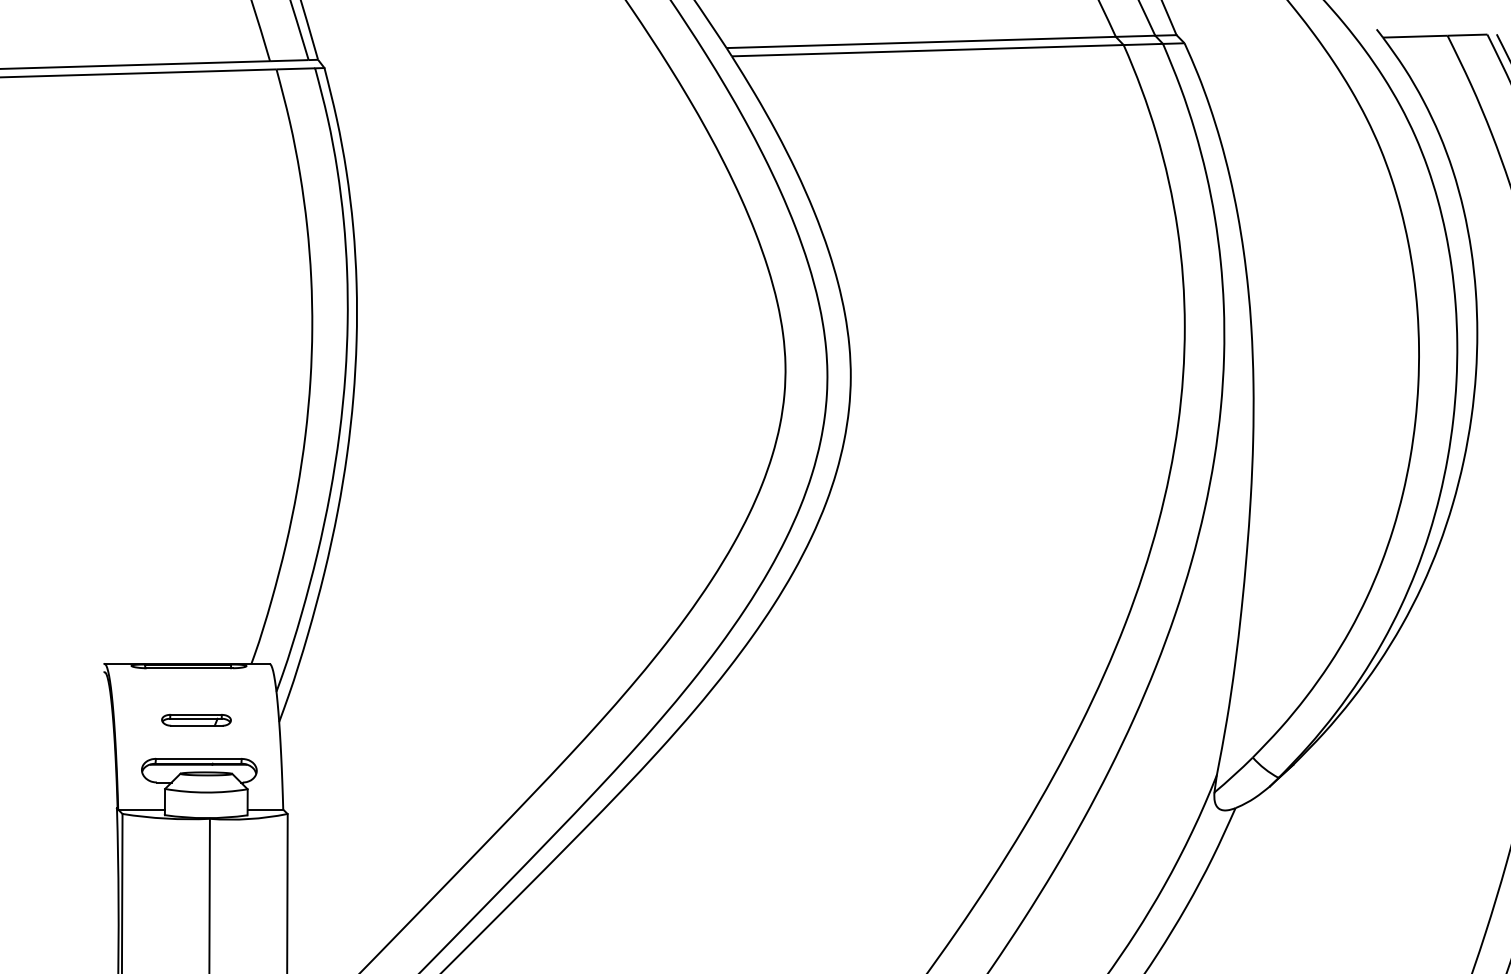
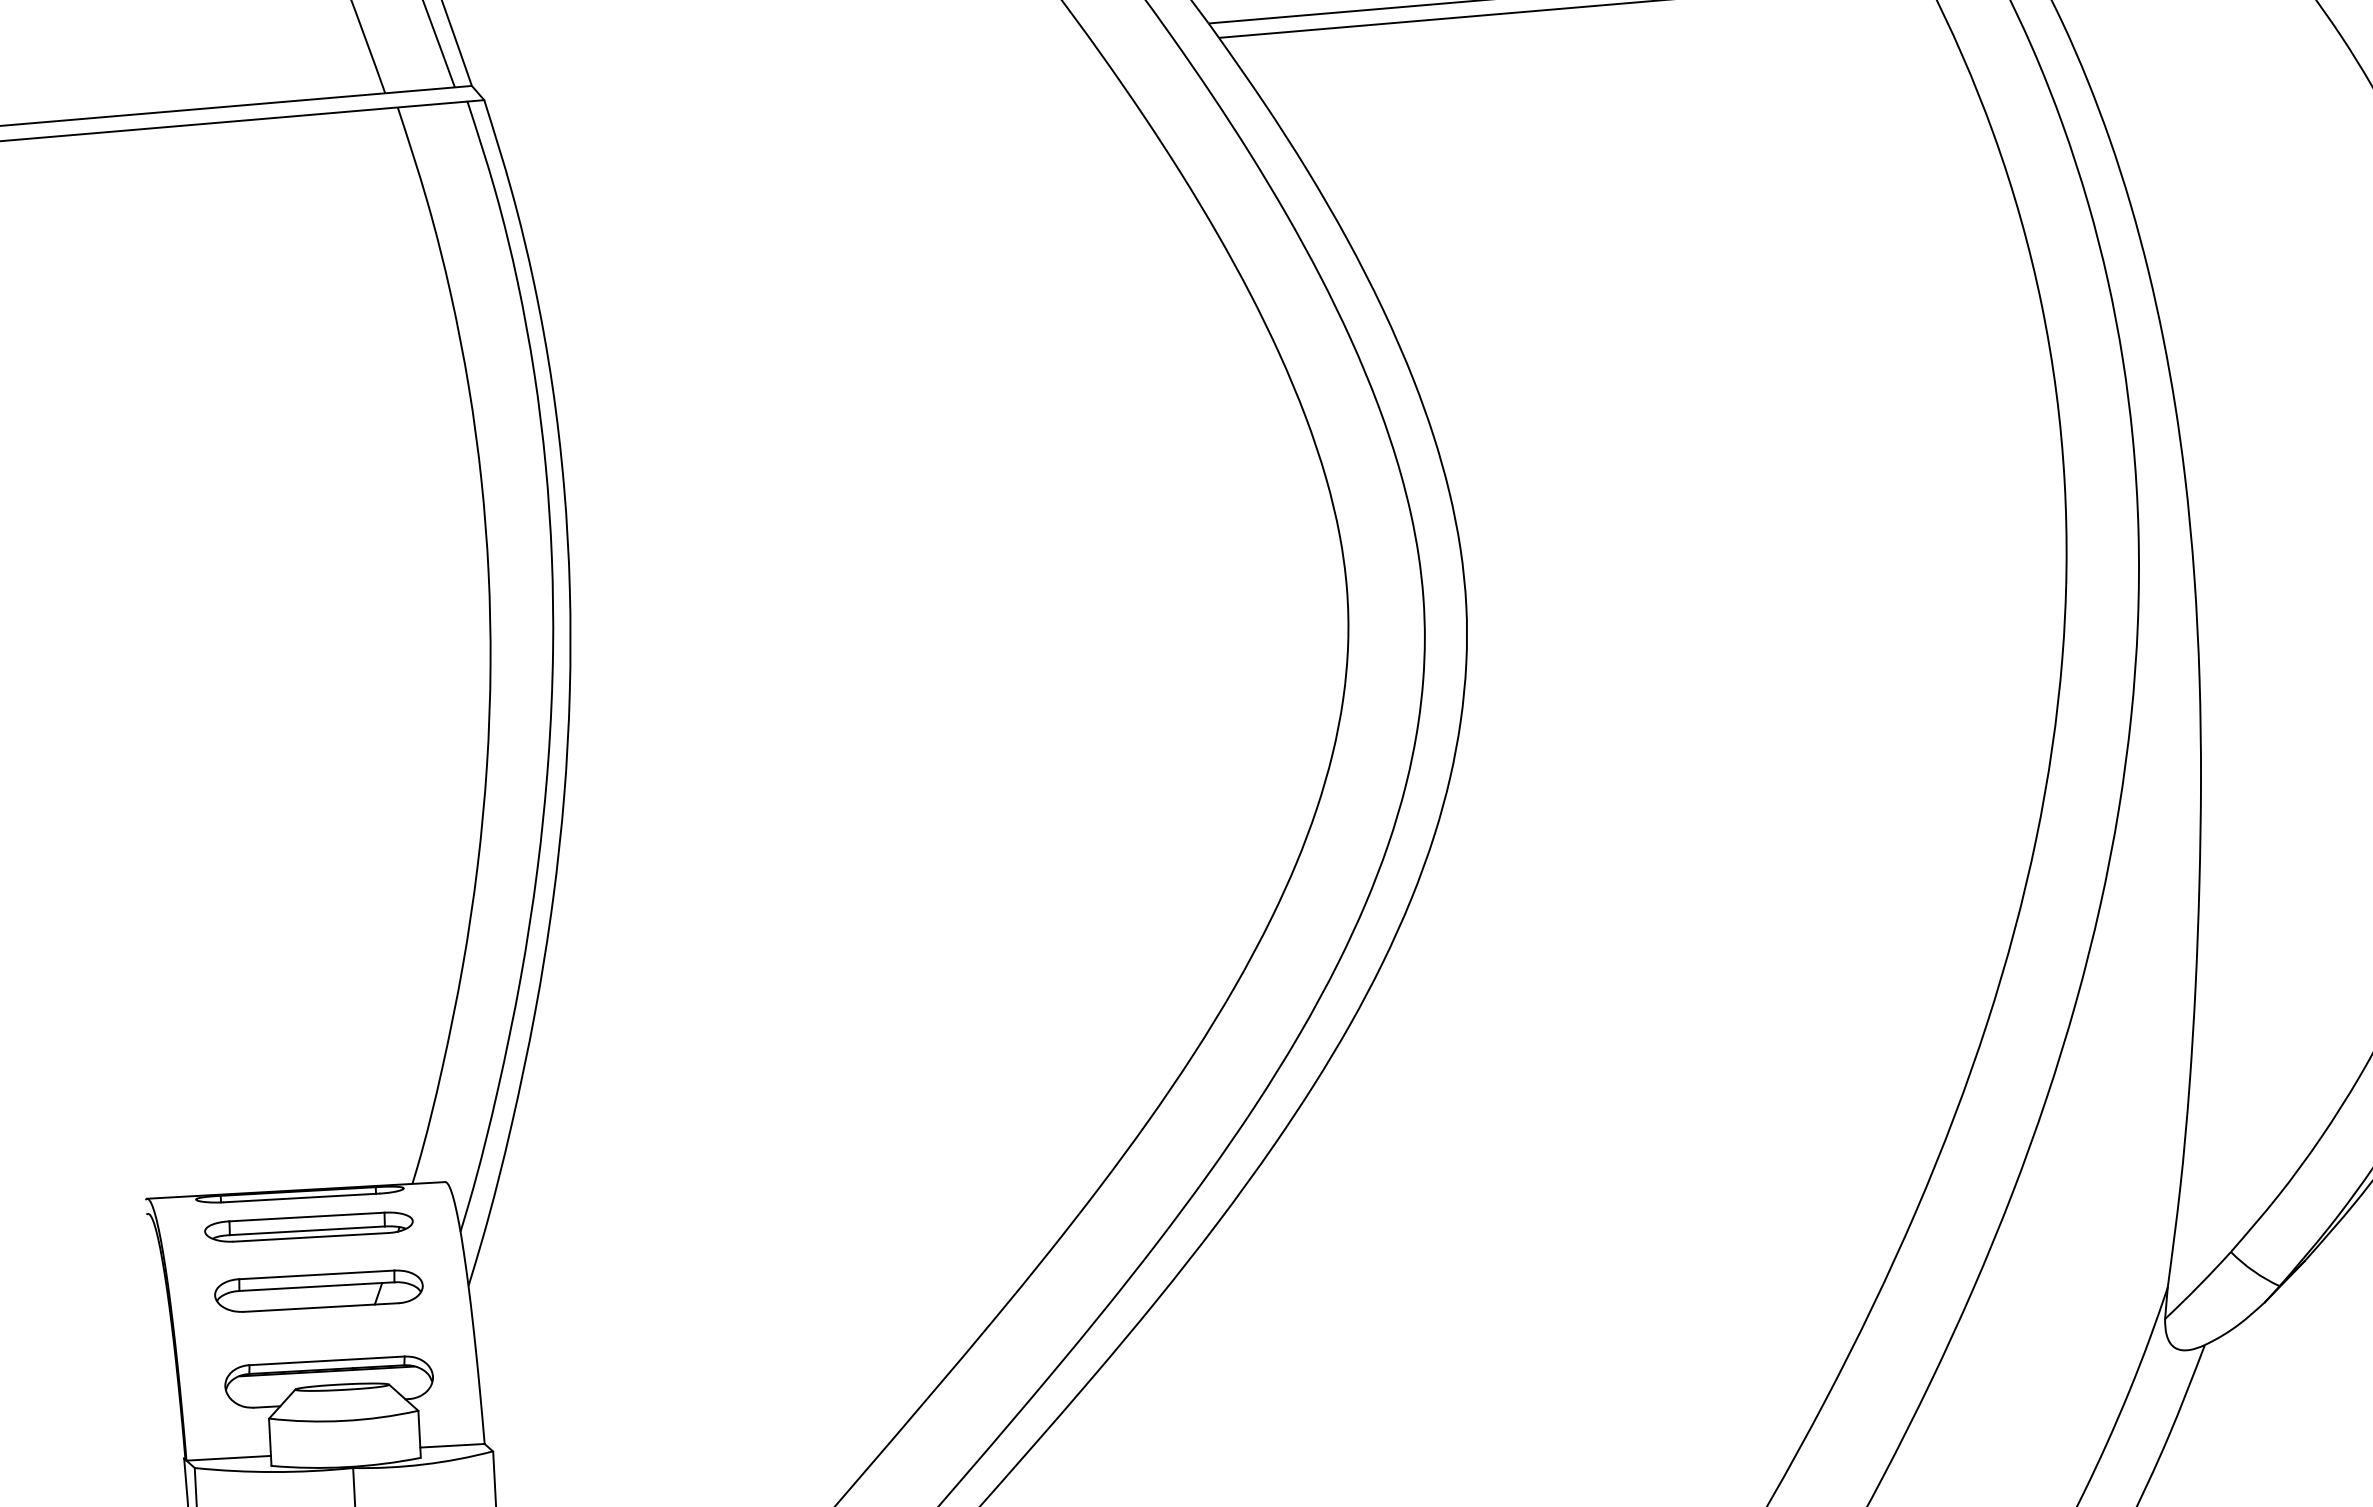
part: (192, 684) -> (308, 1227), added
part: (196, 720) -> (318, 1291), size x1.67

